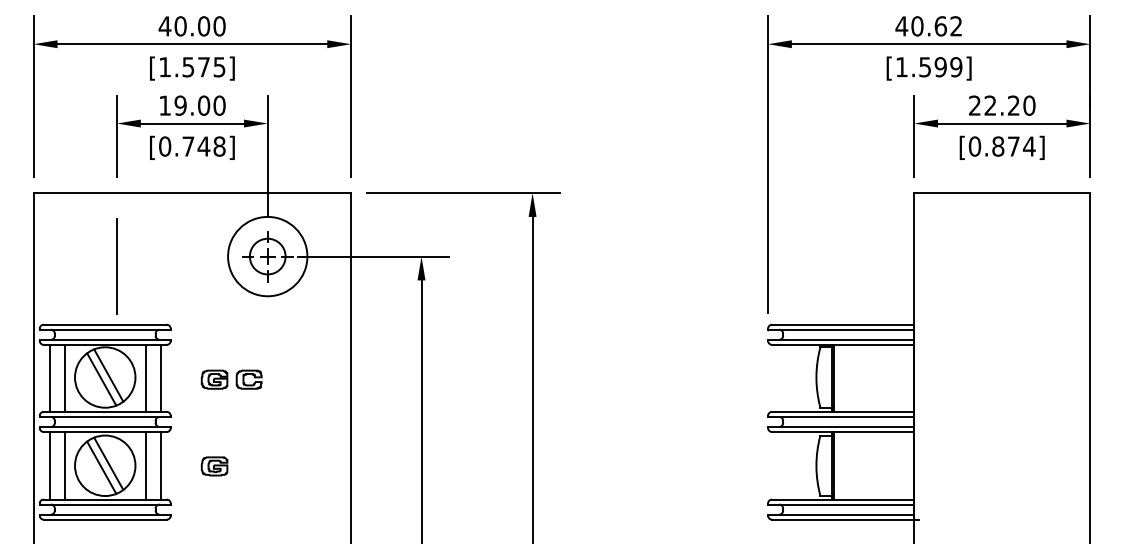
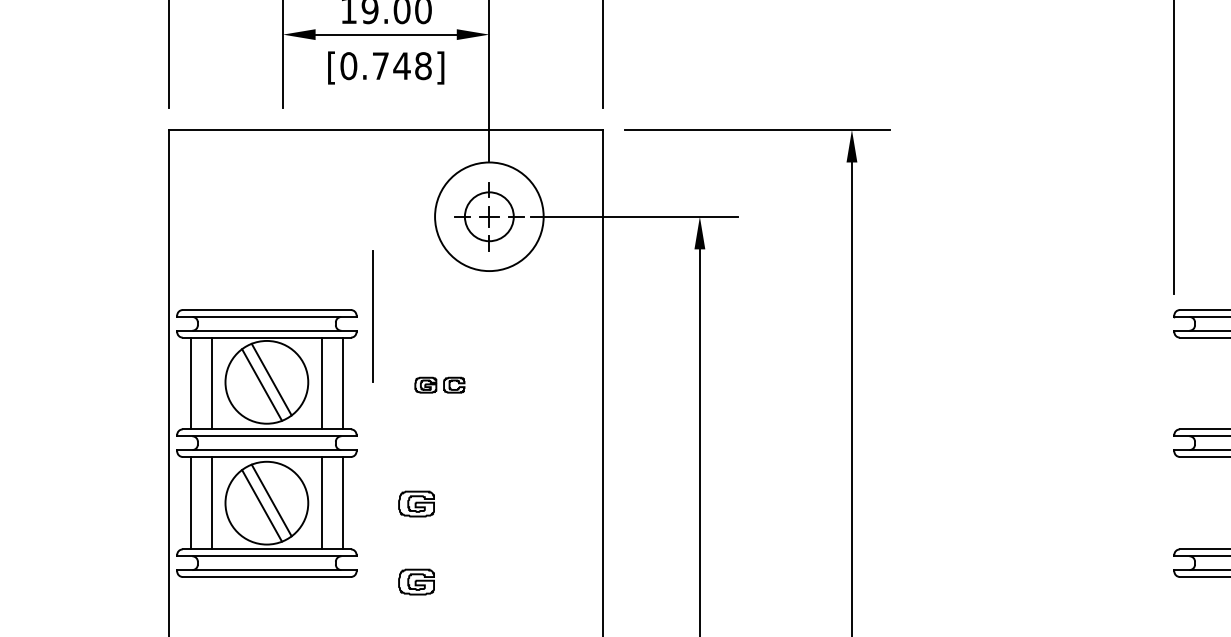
line: (116, 266) -> (372, 316), moved
part: (231, 379) -> (439, 385), size x0.6
part: (214, 523) -> (416, 582), added

